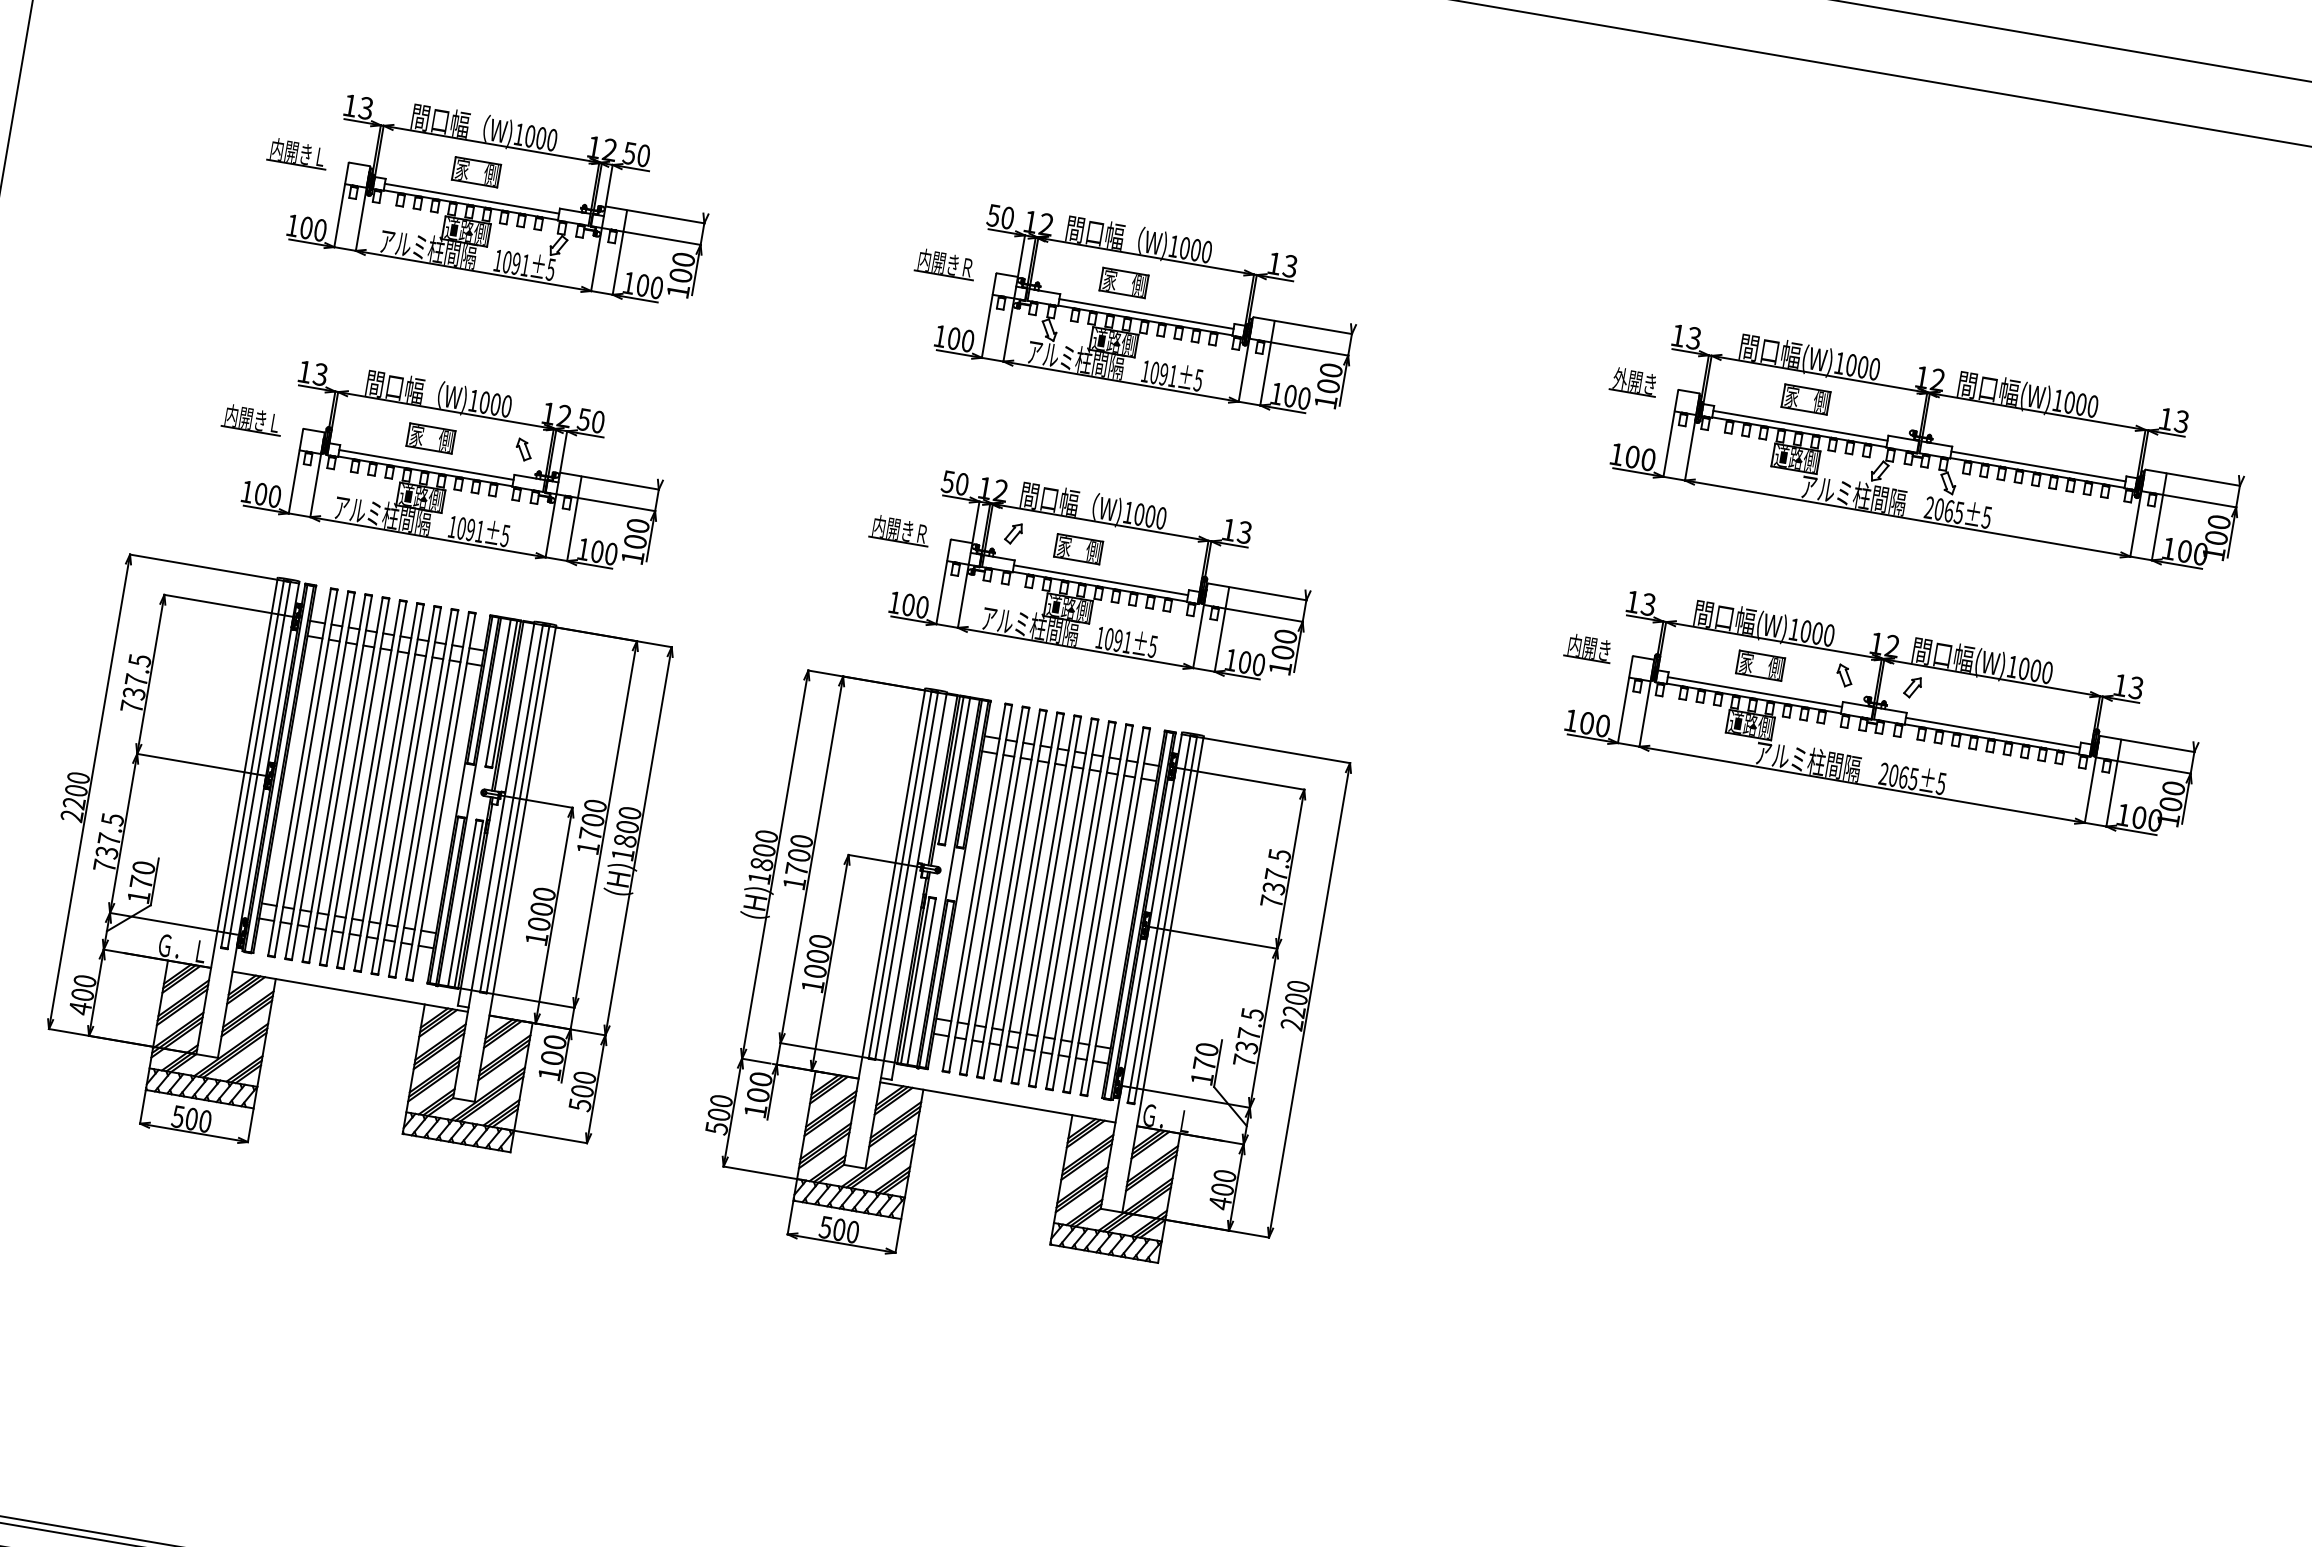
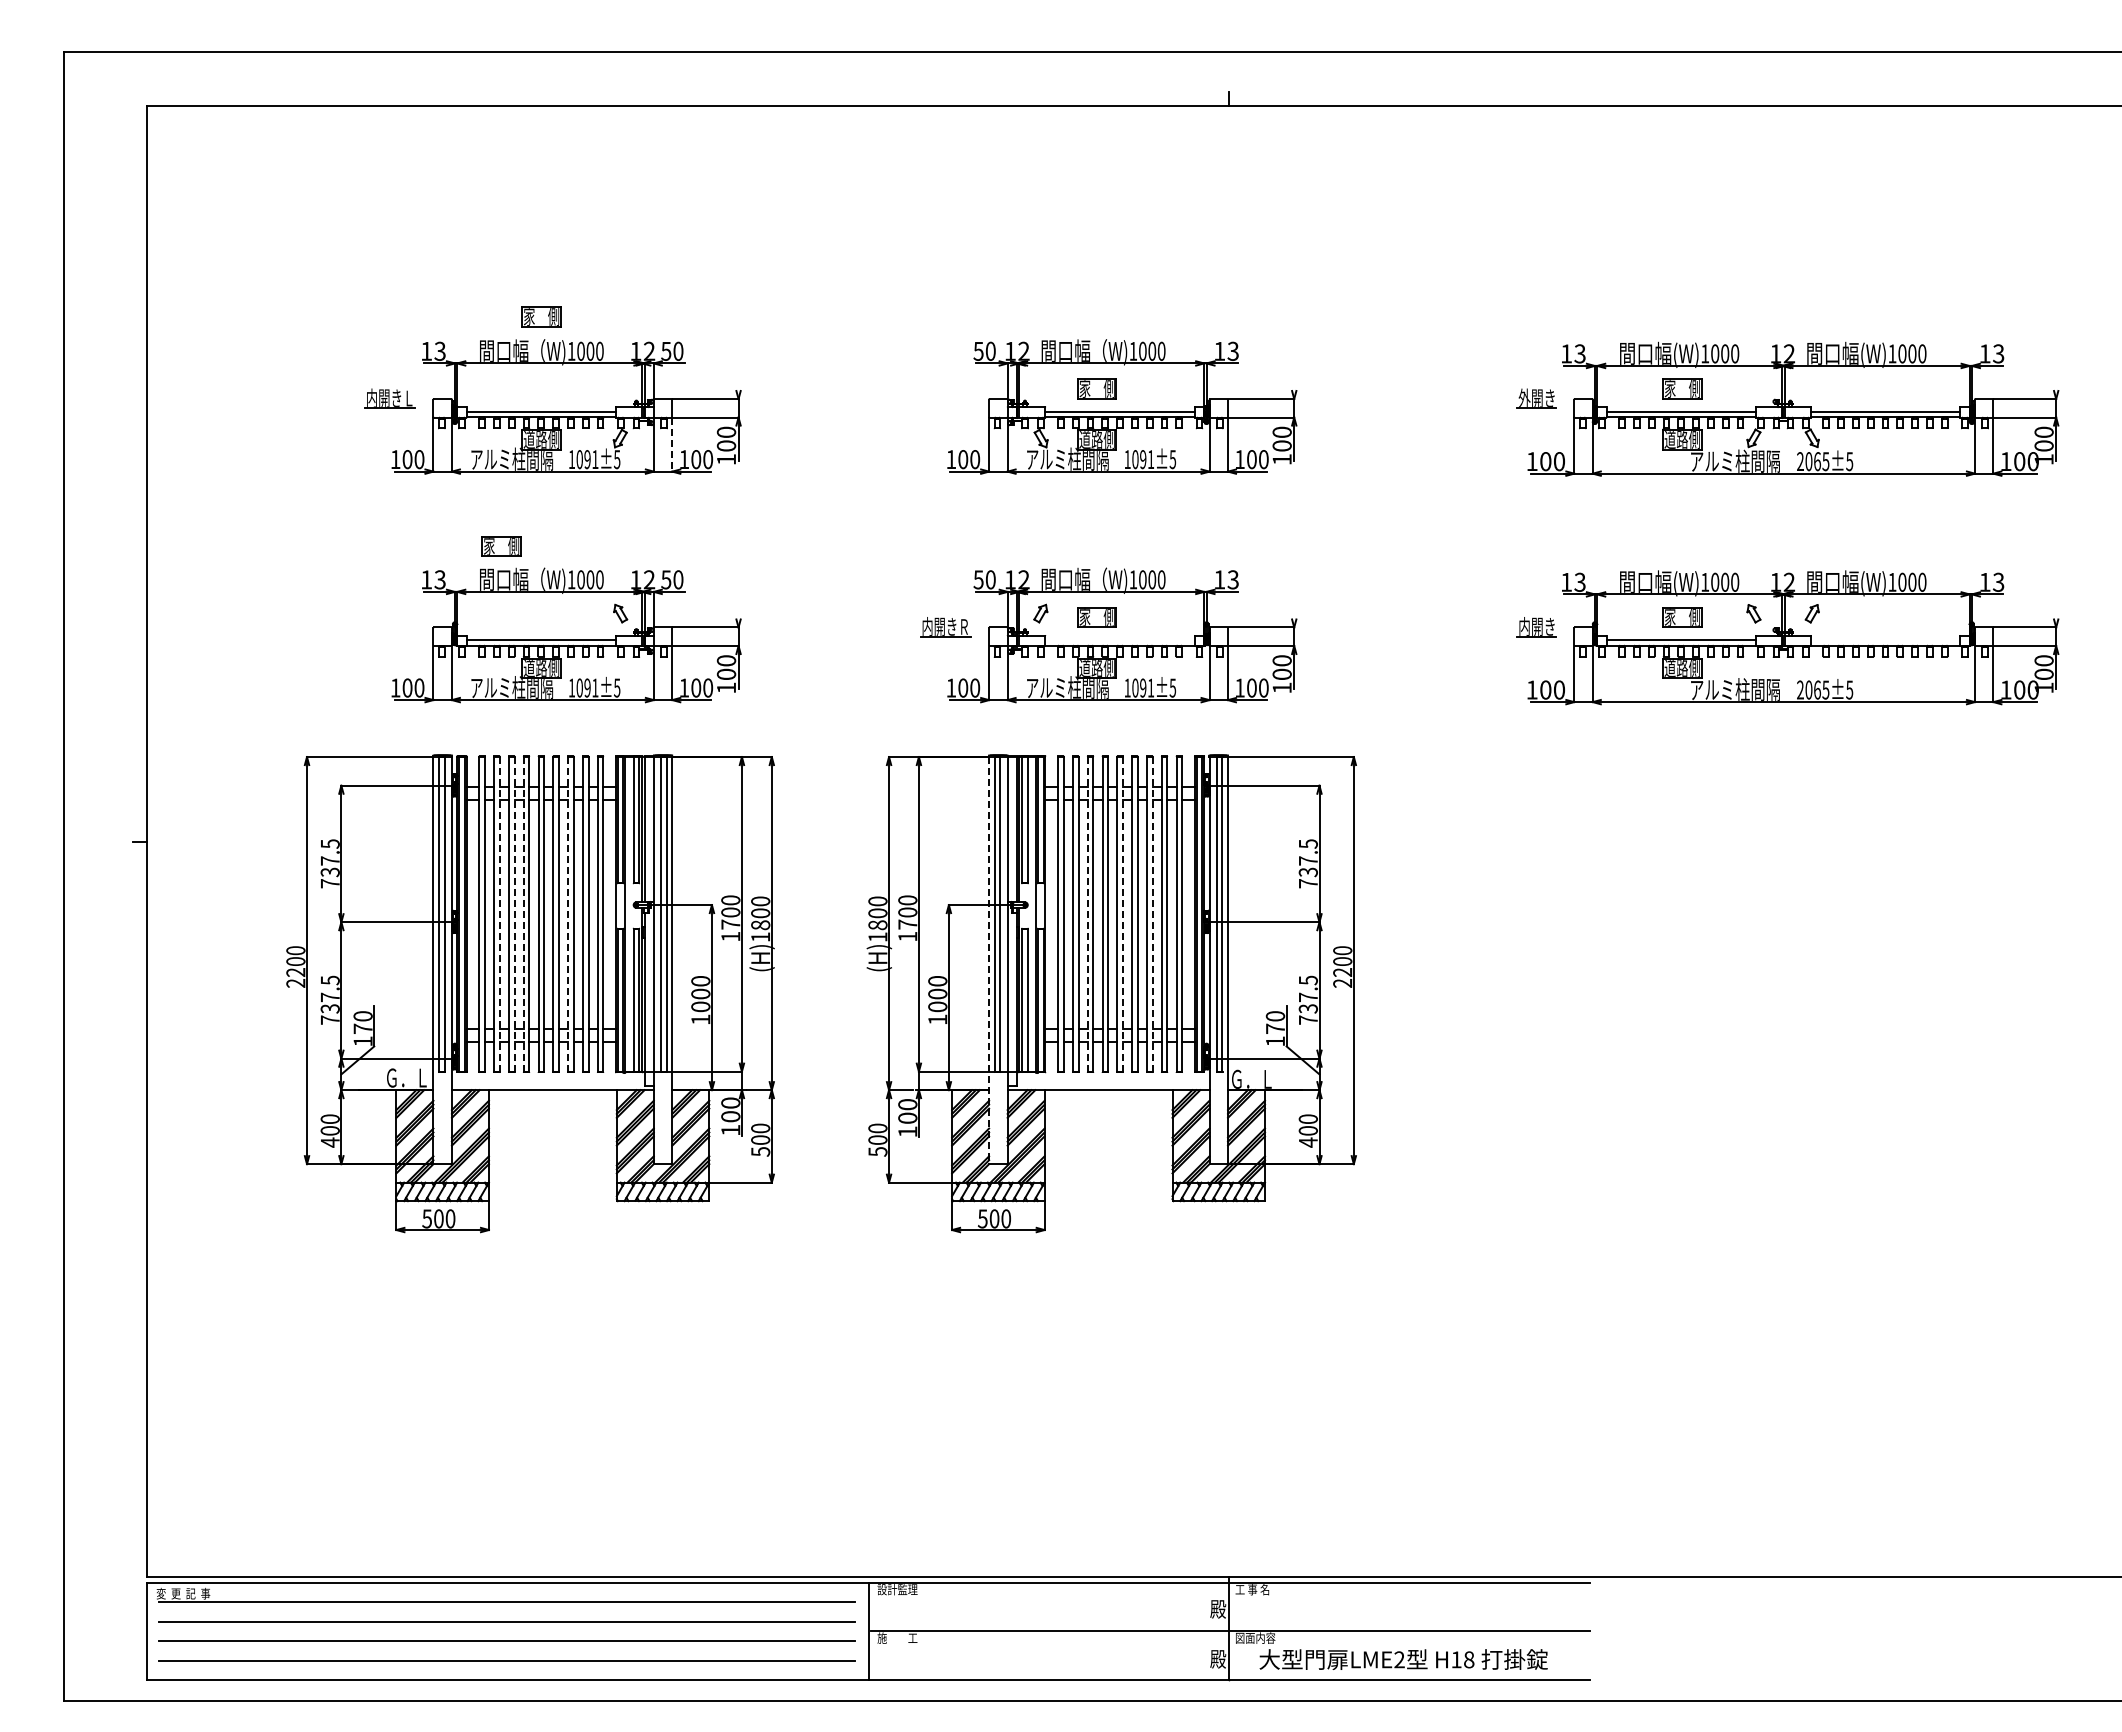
part: (476, 171) -> (541, 316), moved
part: (945, 263) -> (945, 398), removed
line: (618, 264) -> (672, 445), solid -> dashed
part: (252, 420) -> (389, 627), removed
part: (431, 438) -> (501, 546), moved
line: (1100, 580) -> (1119, 640), removed
line: (1992, 733) -> (1885, 640), removed
line: (323, 776) -> (499, 914), solid -> dashed
line: (340, 779) -> (514, 914), solid -> dashed
line: (351, 781) -> (523, 914), solid -> dashed
line: (403, 790) -> (568, 914), solid -> dashed
line: (1008, 893) -> (1087, 914), solid -> dashed
line: (1049, 900) -> (1122, 914), solid -> dashed
line: (1084, 906) -> (1152, 914), solid -> dashed
line: (884, 927) -> (989, 960), solid -> dashed

